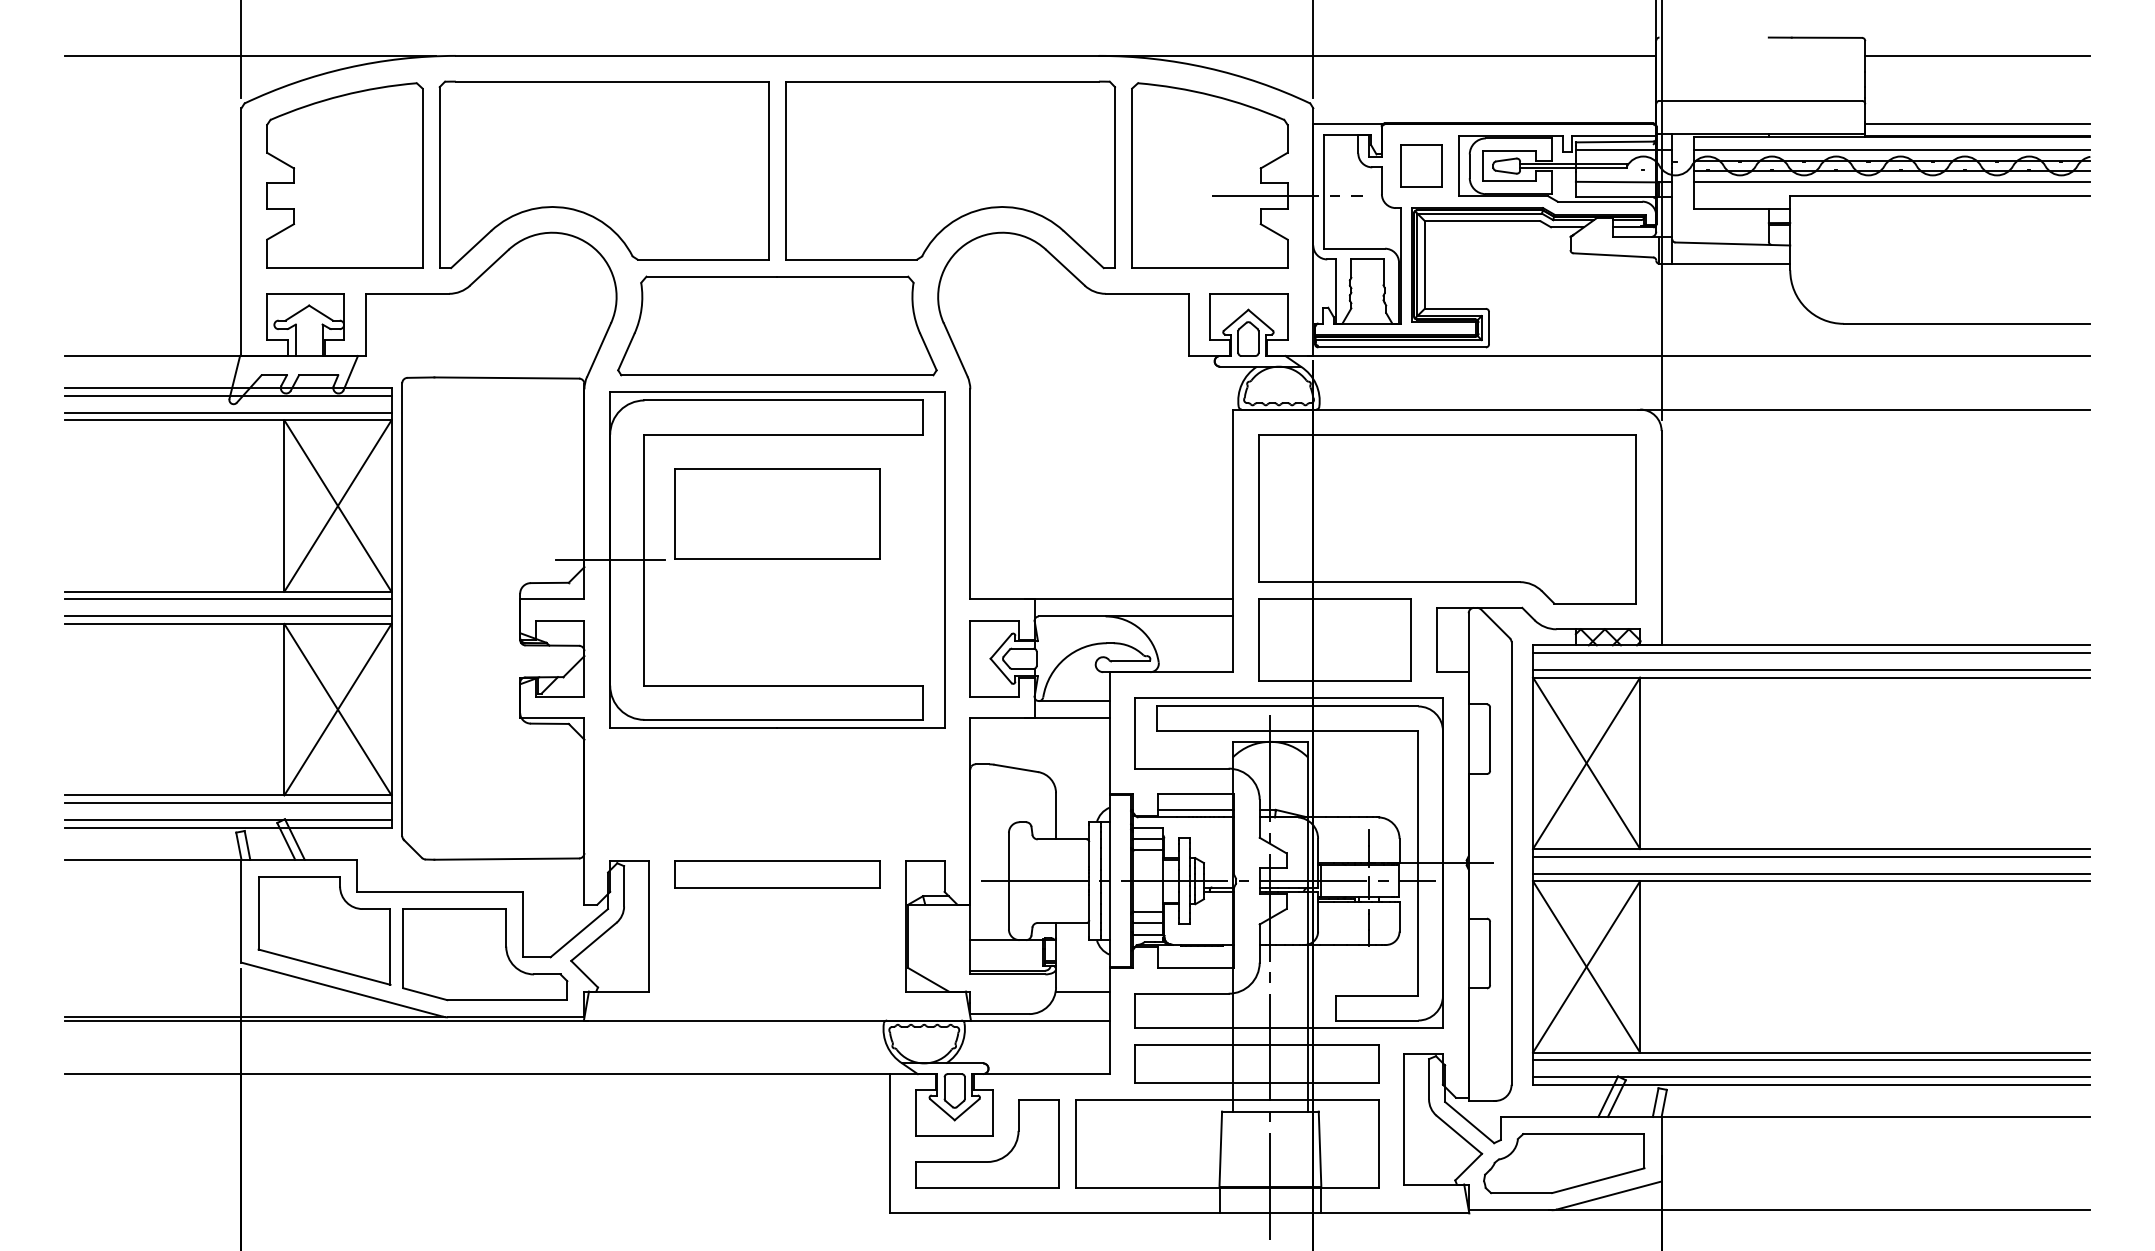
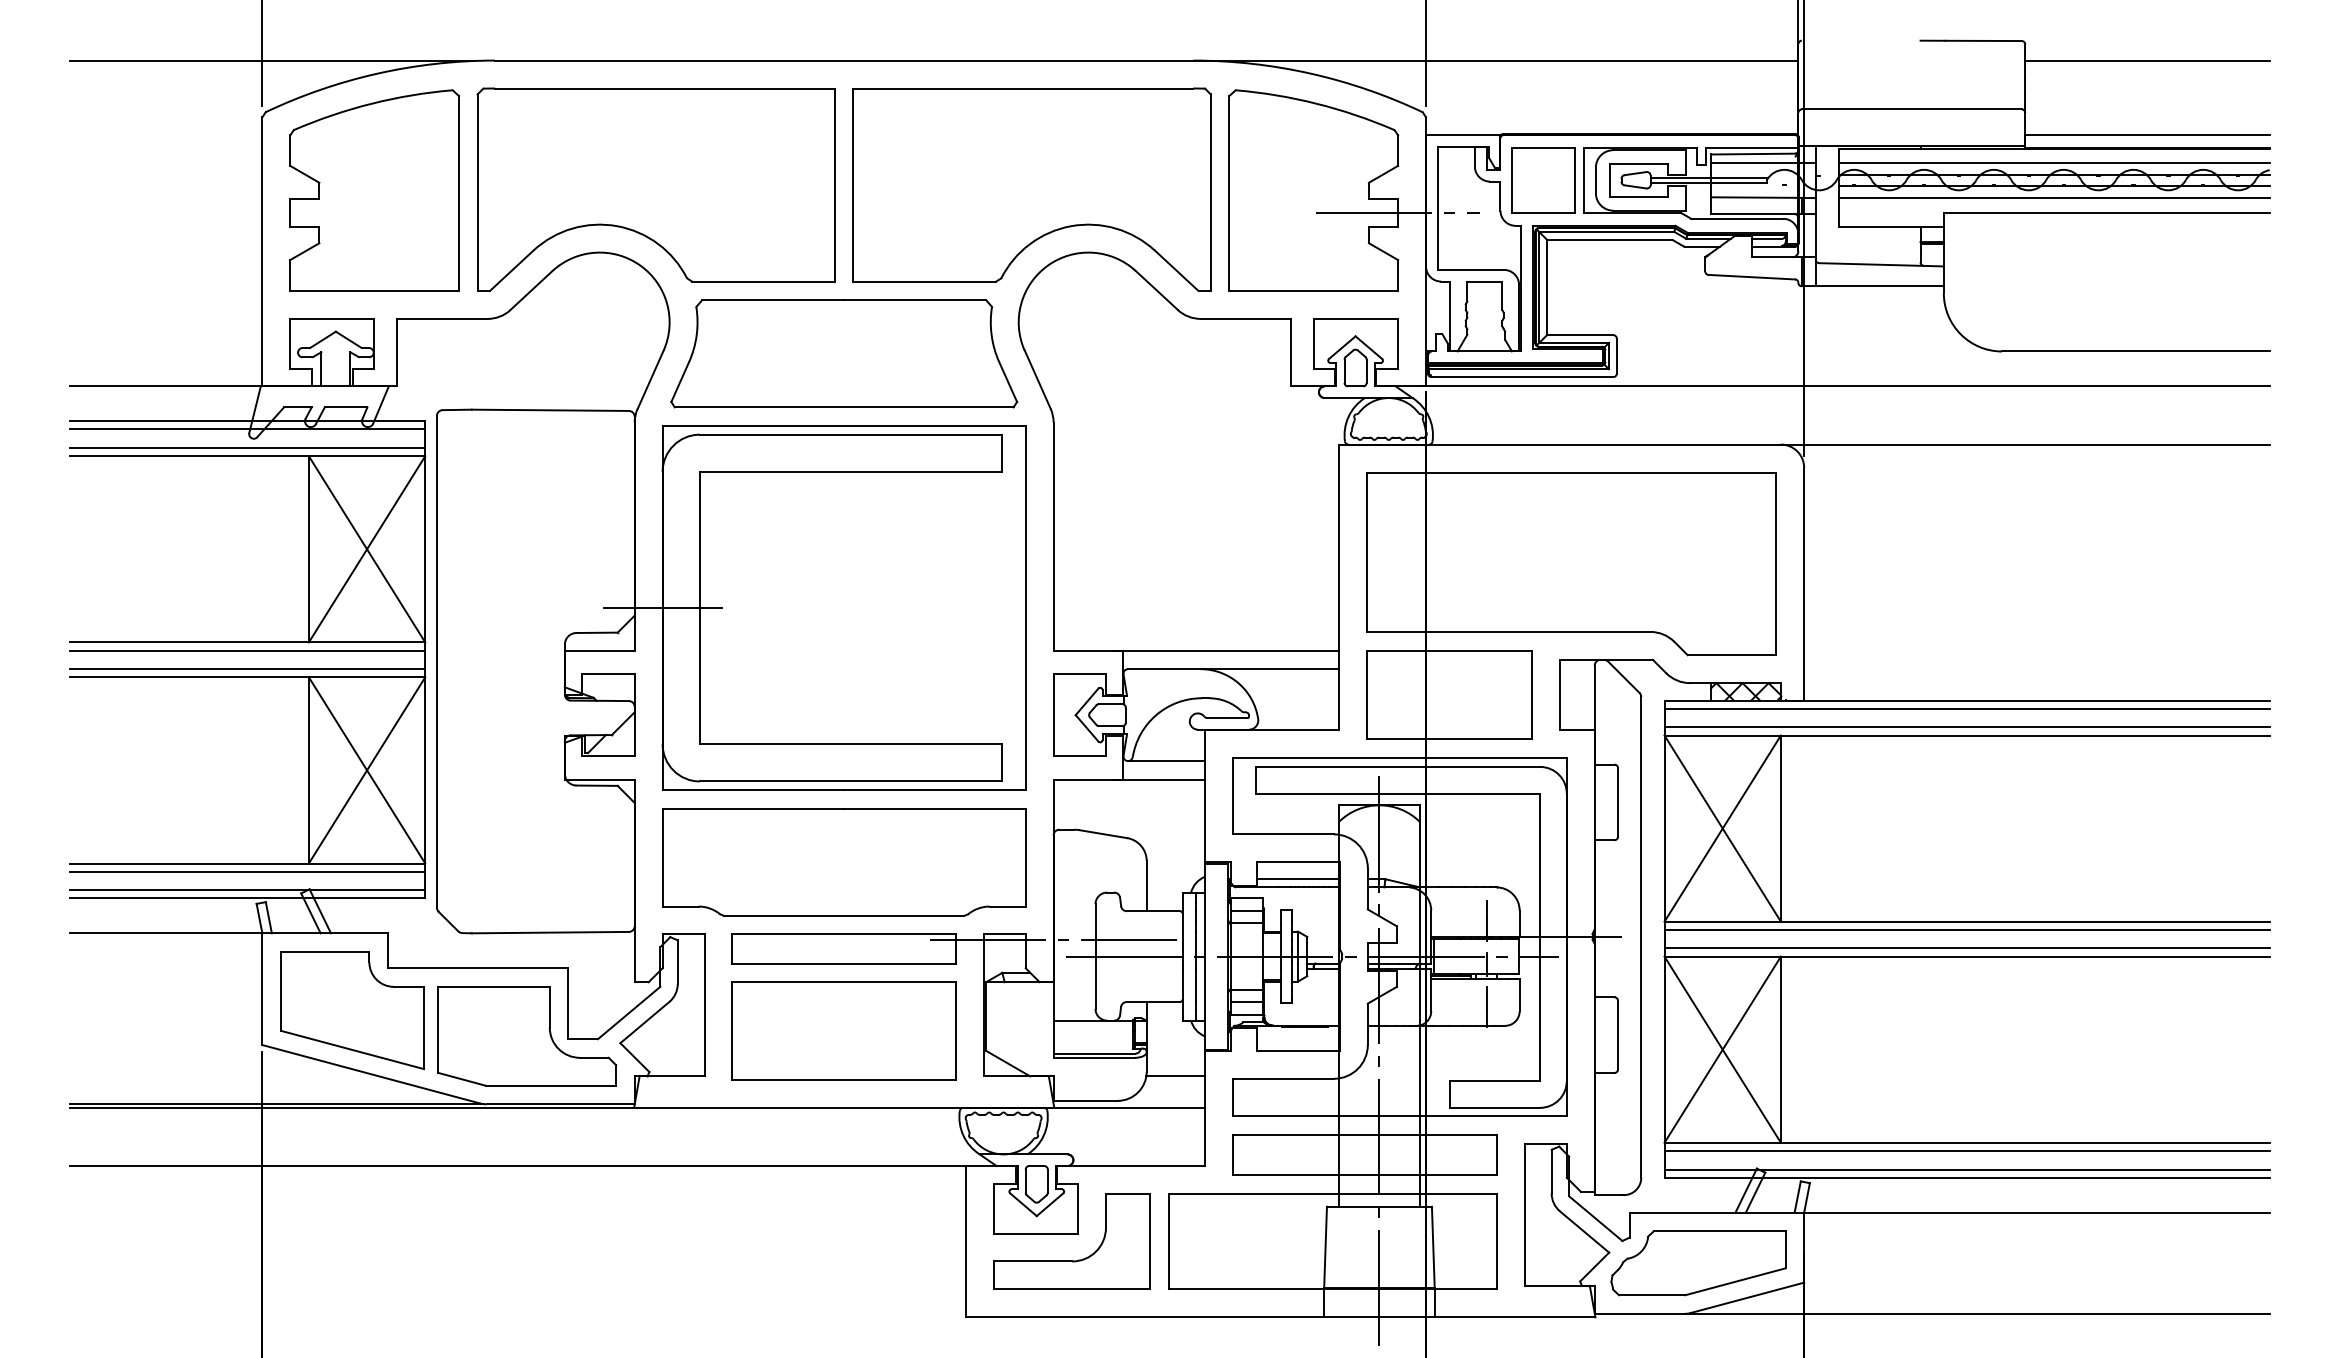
part: (1421, 165) -> (1543, 179), size x1.43
part: (777, 513) -> (844, 1030), moved
part: (777, 794) -> (844, 862), added
line: (970, 866) -> (1053, 940), added

